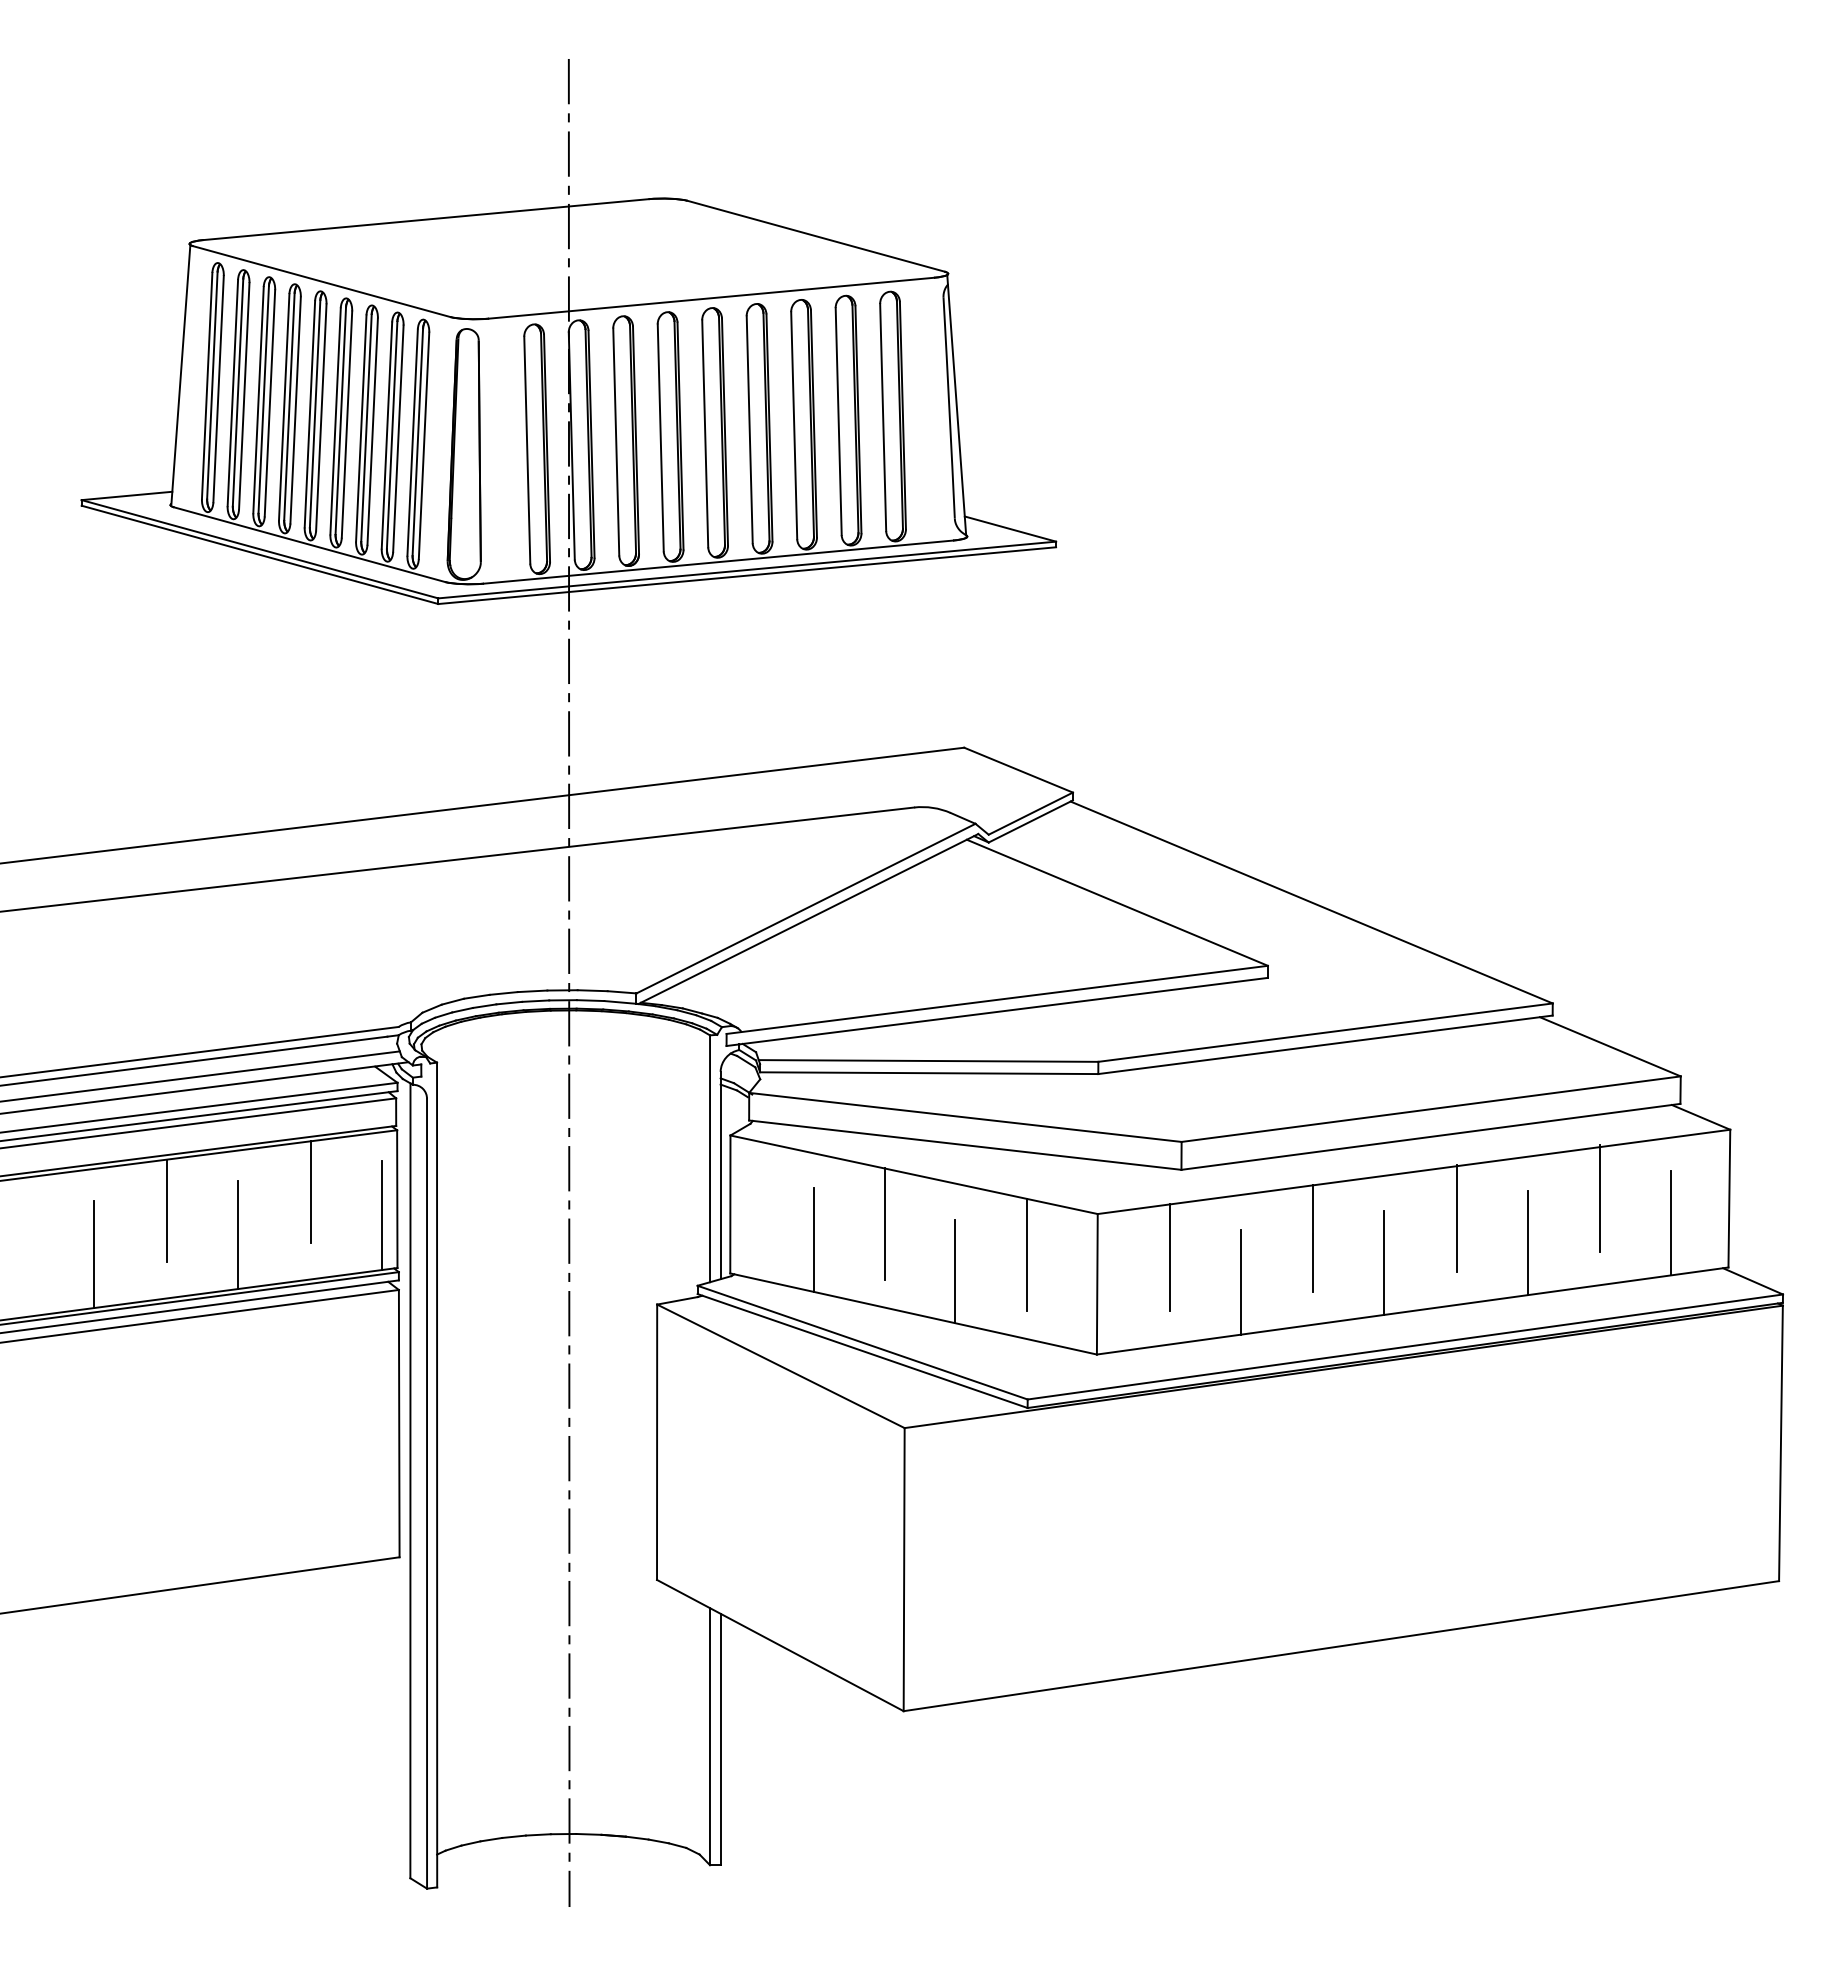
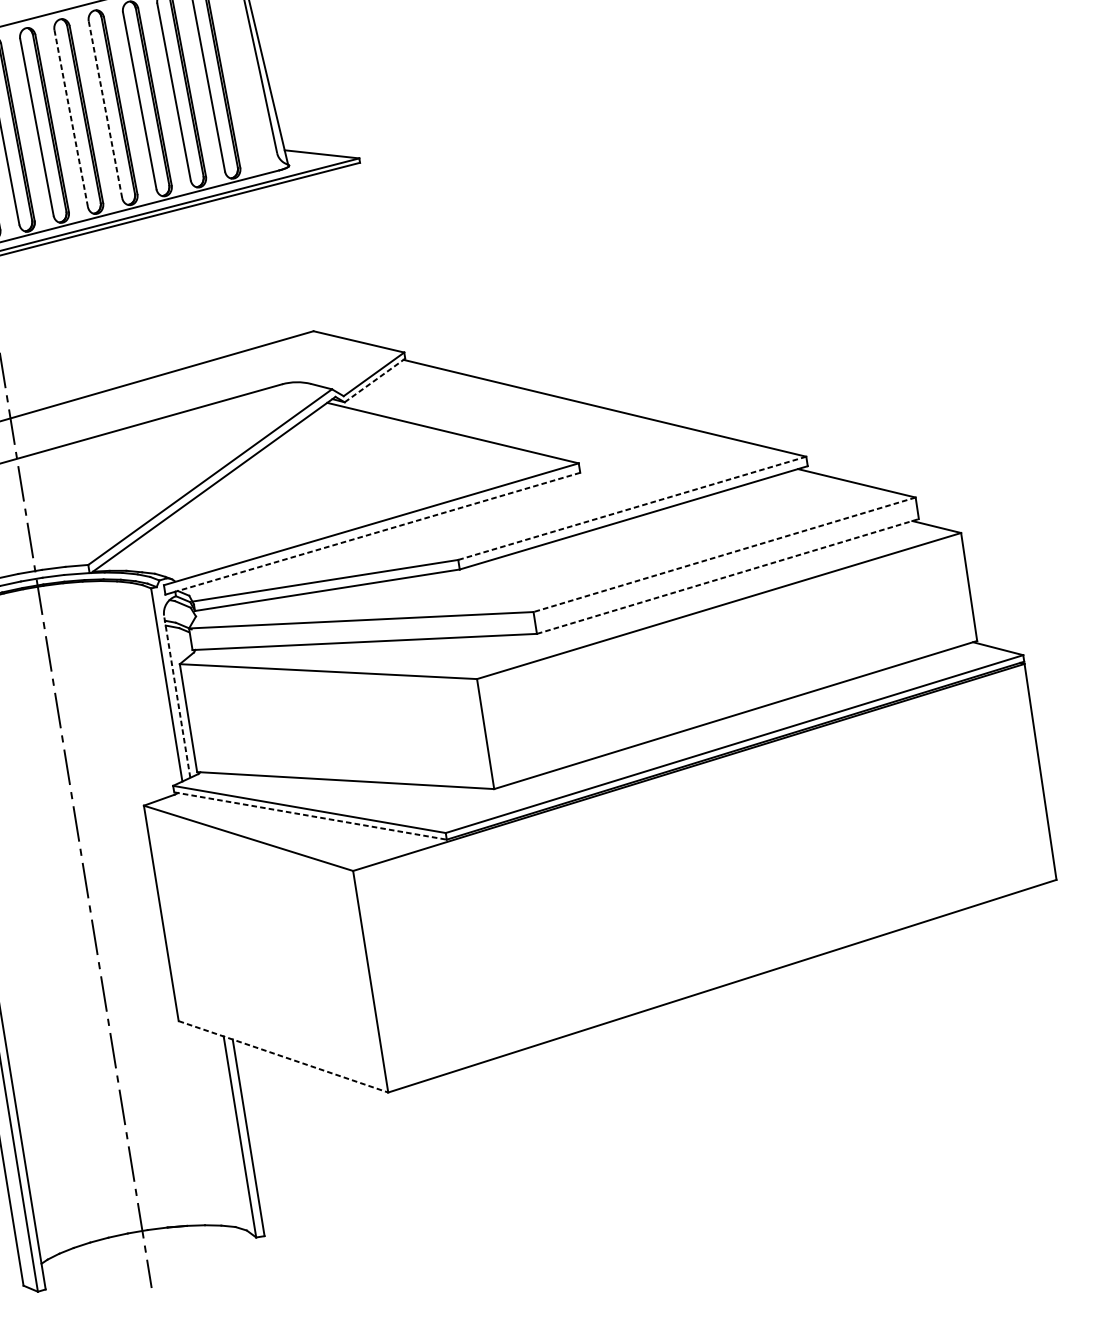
line: (749, 429) -> (105, 109), solid -> dashed
line: (705, 433) -> (71, 118), solid -> dashed
line: (1031, 821) -> (375, 380), solid -> dashed
line: (1003, 1011) -> (377, 532), solid -> dashed
line: (1325, 1032) -> (632, 508), solid -> dashed
line: (1431, 1109) -> (724, 555), solid -> dashed
line: (1430, 1136) -> (727, 576), solid -> dashed
line: (720, 1175) -> (177, 696), solid -> dashed
line: (1600, 1198) -> (868, 603), removed
line: (1456, 1217) -> (758, 636), removed
line: (1671, 1222) -> (926, 613), removed
line: (885, 1223) -> (312, 713), removed
line: (1313, 1237) -> (648, 670), removed
line: (813, 1239) -> (257, 735), removed
line: (1527, 1242) -> (816, 646), removed
line: (1026, 1254) -> (426, 719), removed
line: (1169, 1257) -> (538, 703), removed
line: (1384, 1262) -> (707, 680), removed
line: (955, 1271) -> (373, 742), removed
line: (1240, 1282) -> (597, 714), removed
line: (862, 1351) -> (310, 816), solid -> dashed
line: (780, 1645) -> (283, 1056), solid -> dashed

